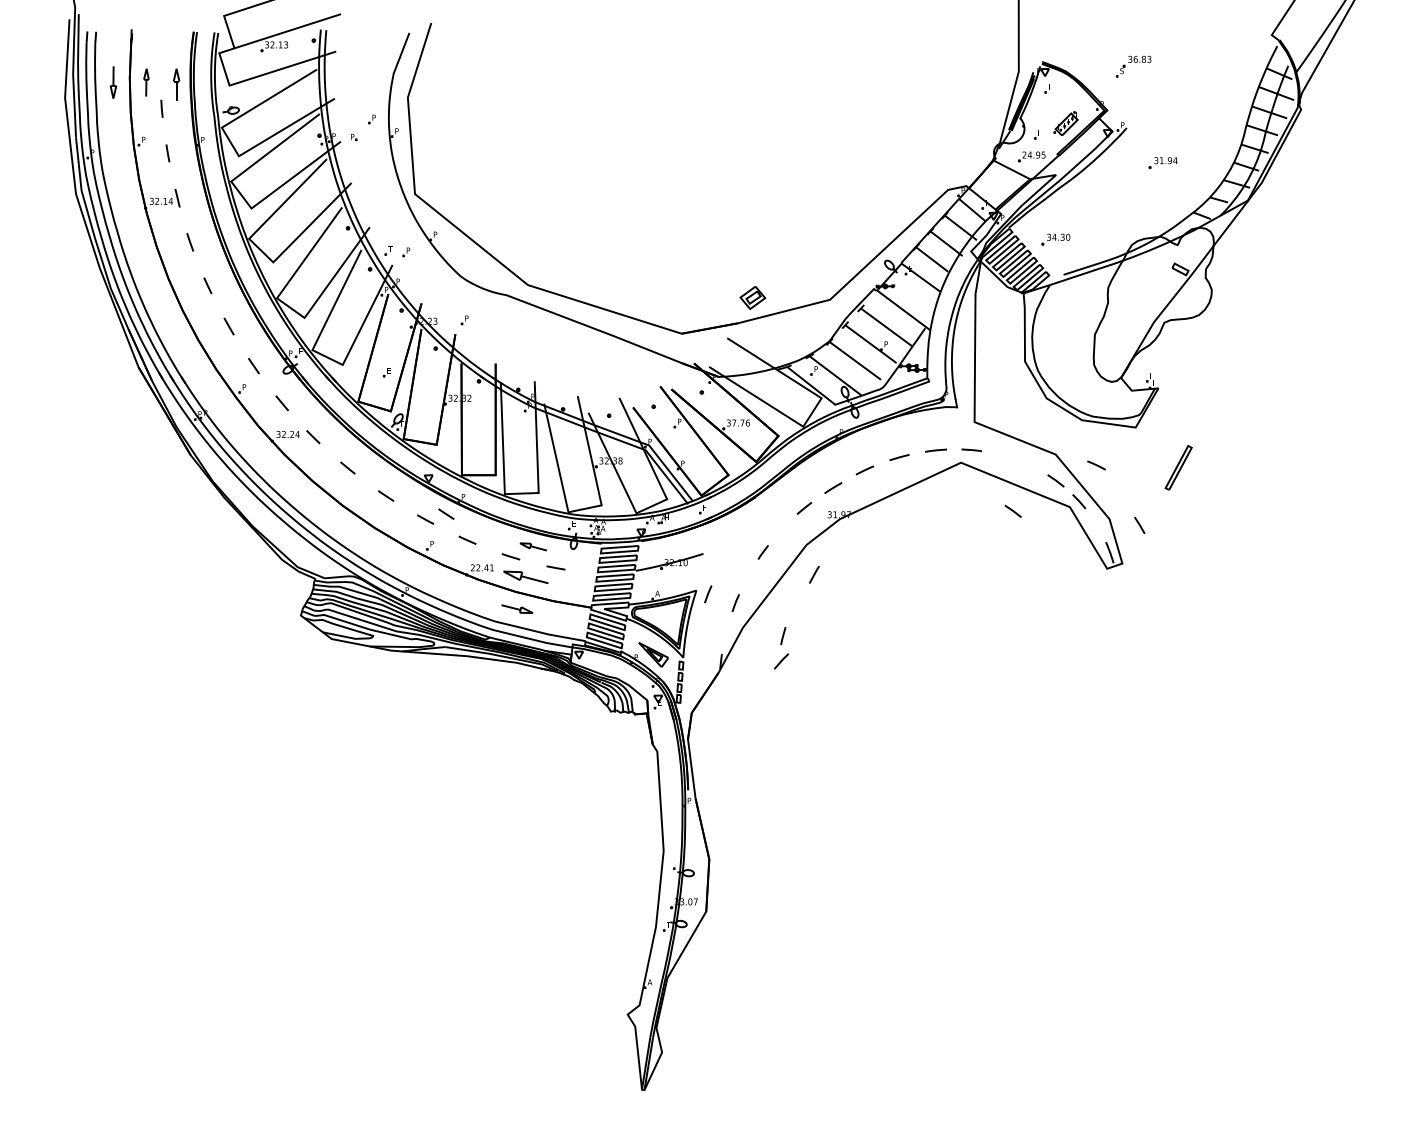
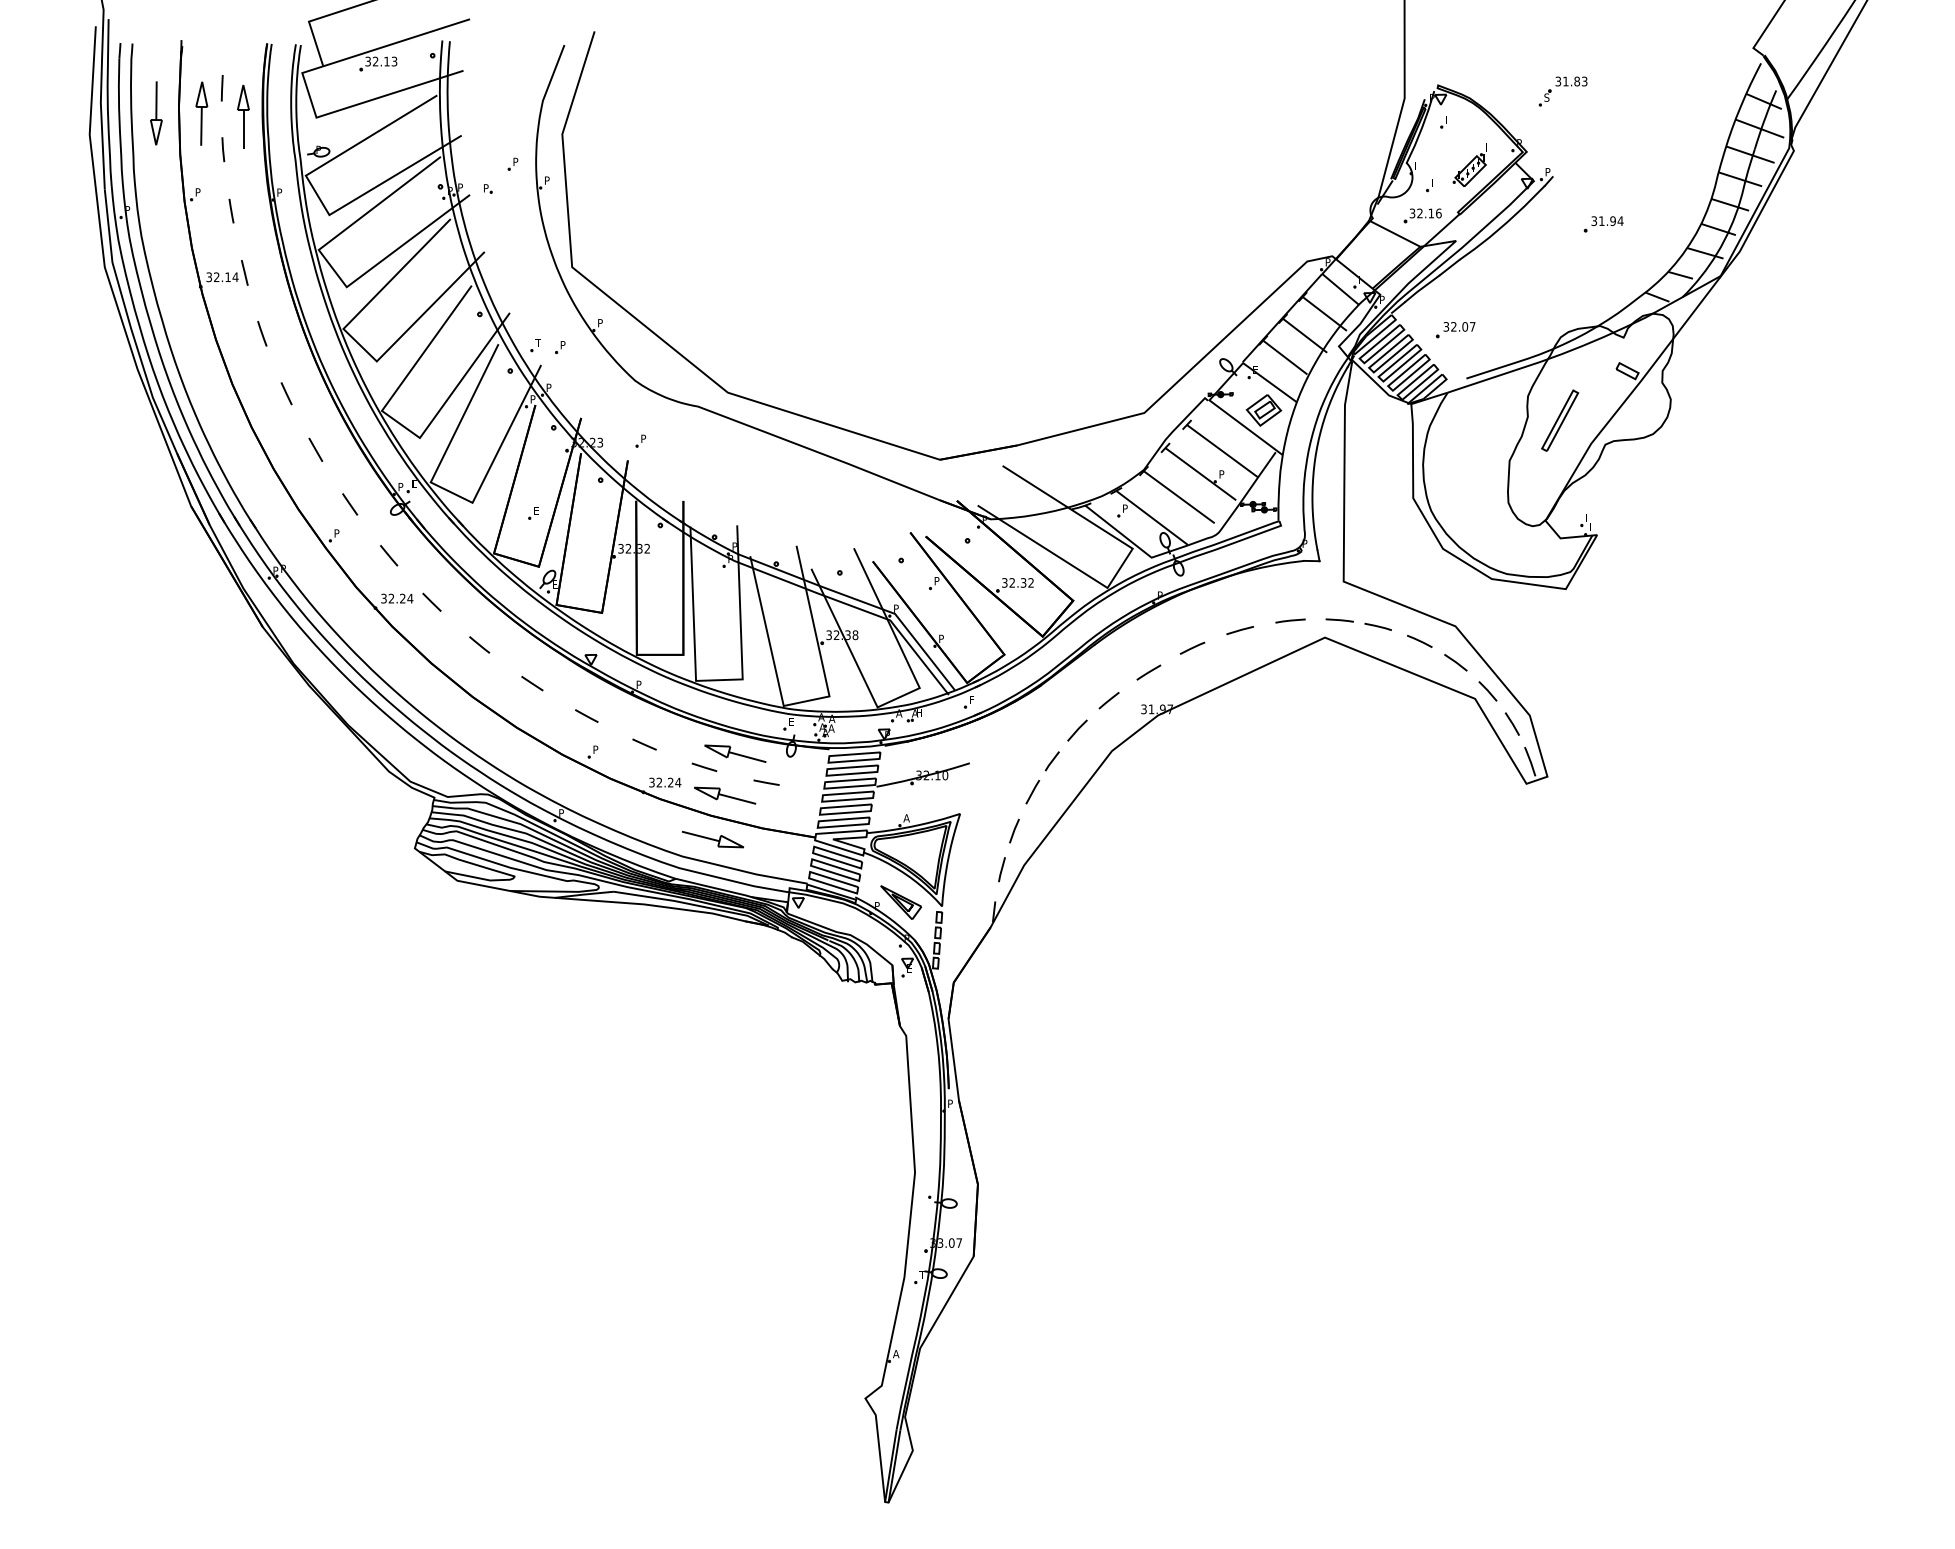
text: (1135, 59) -> (1565, 81), 36.83 -> 31.83
line: (160, 64) -> (221, 88), added
part: (113, 82) -> (156, 113), size x1.43
part: (146, 82) -> (201, 113), size x1.67
part: (176, 84) -> (243, 116), size x1.43
text: (1033, 155) -> (1425, 213), 24.95 -> 32.16
text: (1060, 237) -> (1462, 326), 34.30 -> 32.07
part: (752, 297) -> (1263, 410), moved
text: (740, 422) -> (1021, 582), 37.76 -> 32.32
line: (999, 454) -> (1377, 626), added
line: (1096, 464) -> (1419, 640), moved
part: (1178, 467) -> (1560, 420), moved
line: (1012, 511) -> (1396, 704), removed
line: (446, 514) -> (615, 708), removed
line: (1139, 525) -> (1511, 723), moved
part: (533, 546) -> (735, 753), size x1.67
text: (482, 567) -> (665, 782), 22.41 -> 32.24
line: (814, 575) -> (1032, 792), moved
line: (708, 593) -> (976, 818), removed
part: (517, 609) -> (713, 839), size x1.43
line: (782, 635) -> (1001, 869), moved
line: (781, 661) -> (1077, 730), moved

